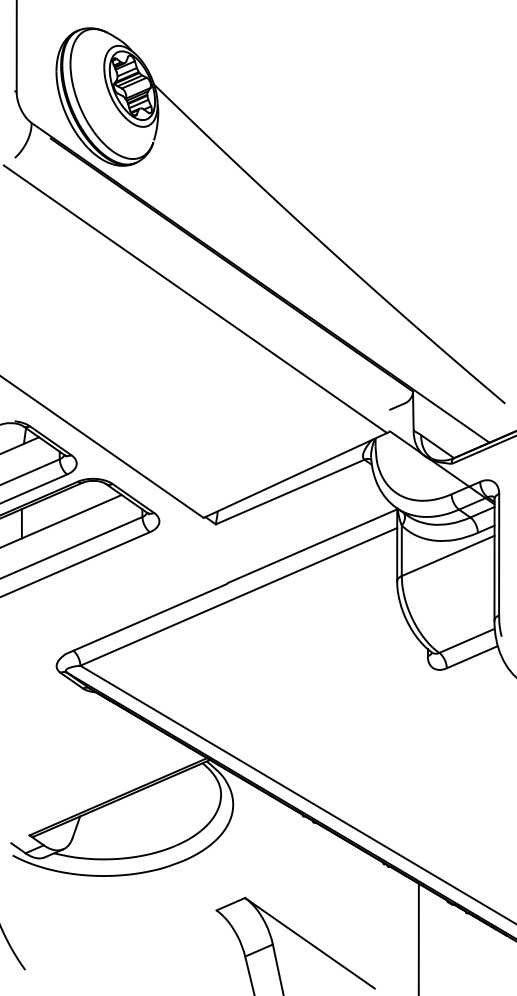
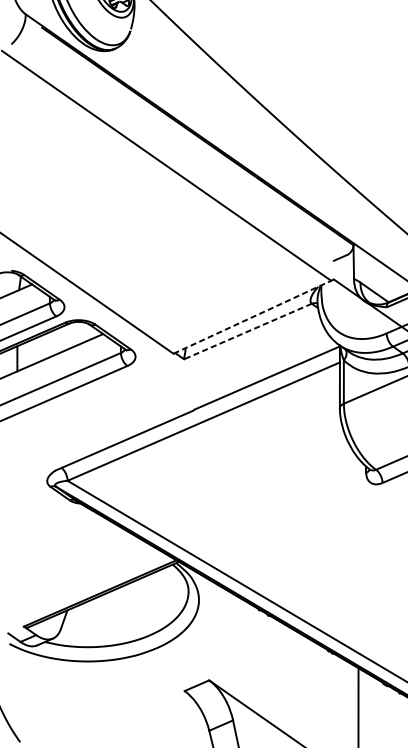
line: (295, 475) -> (252, 317), solid -> dashed
line: (289, 492) -> (247, 331), solid -> dashed

